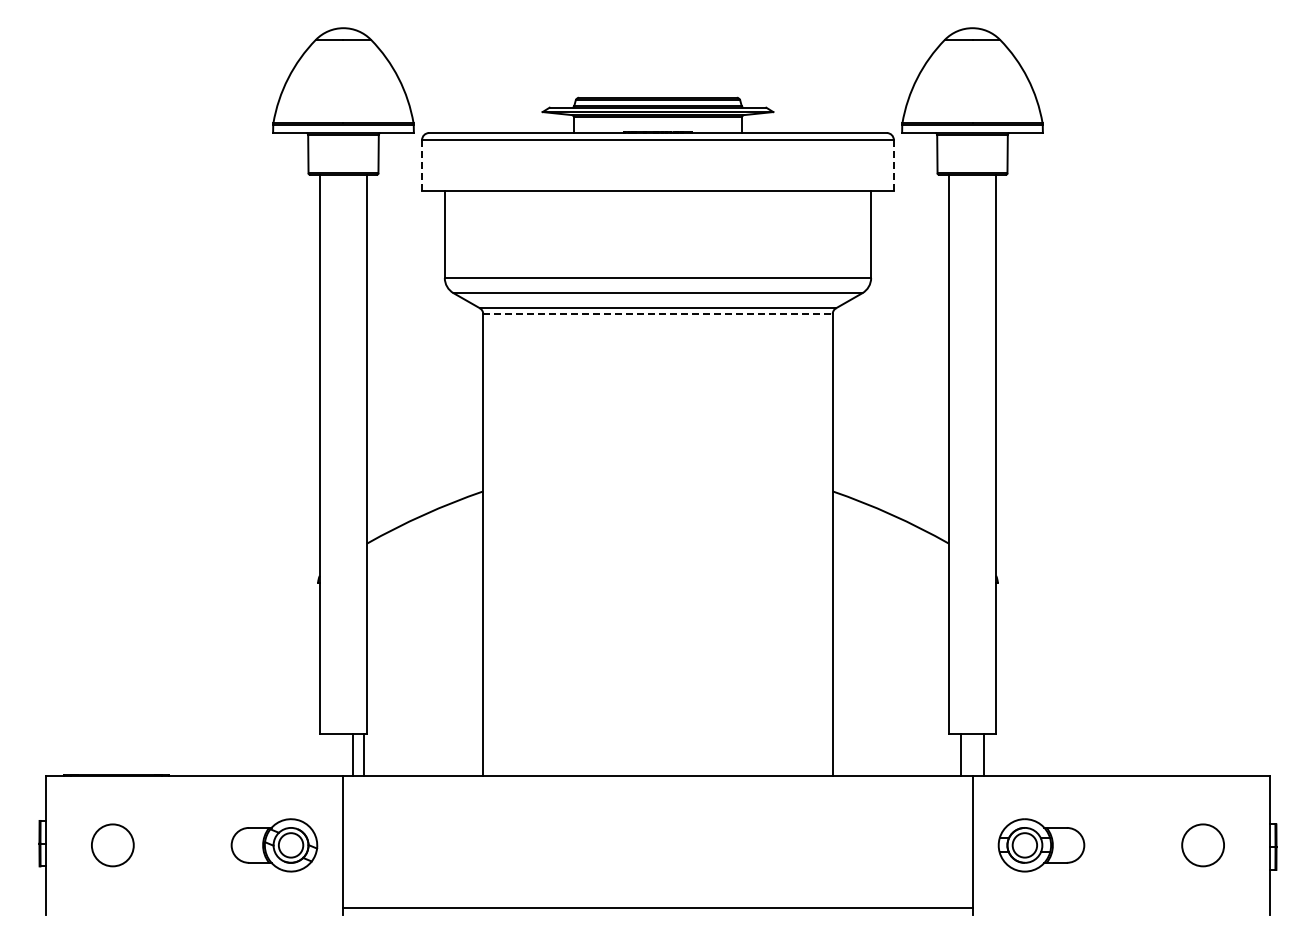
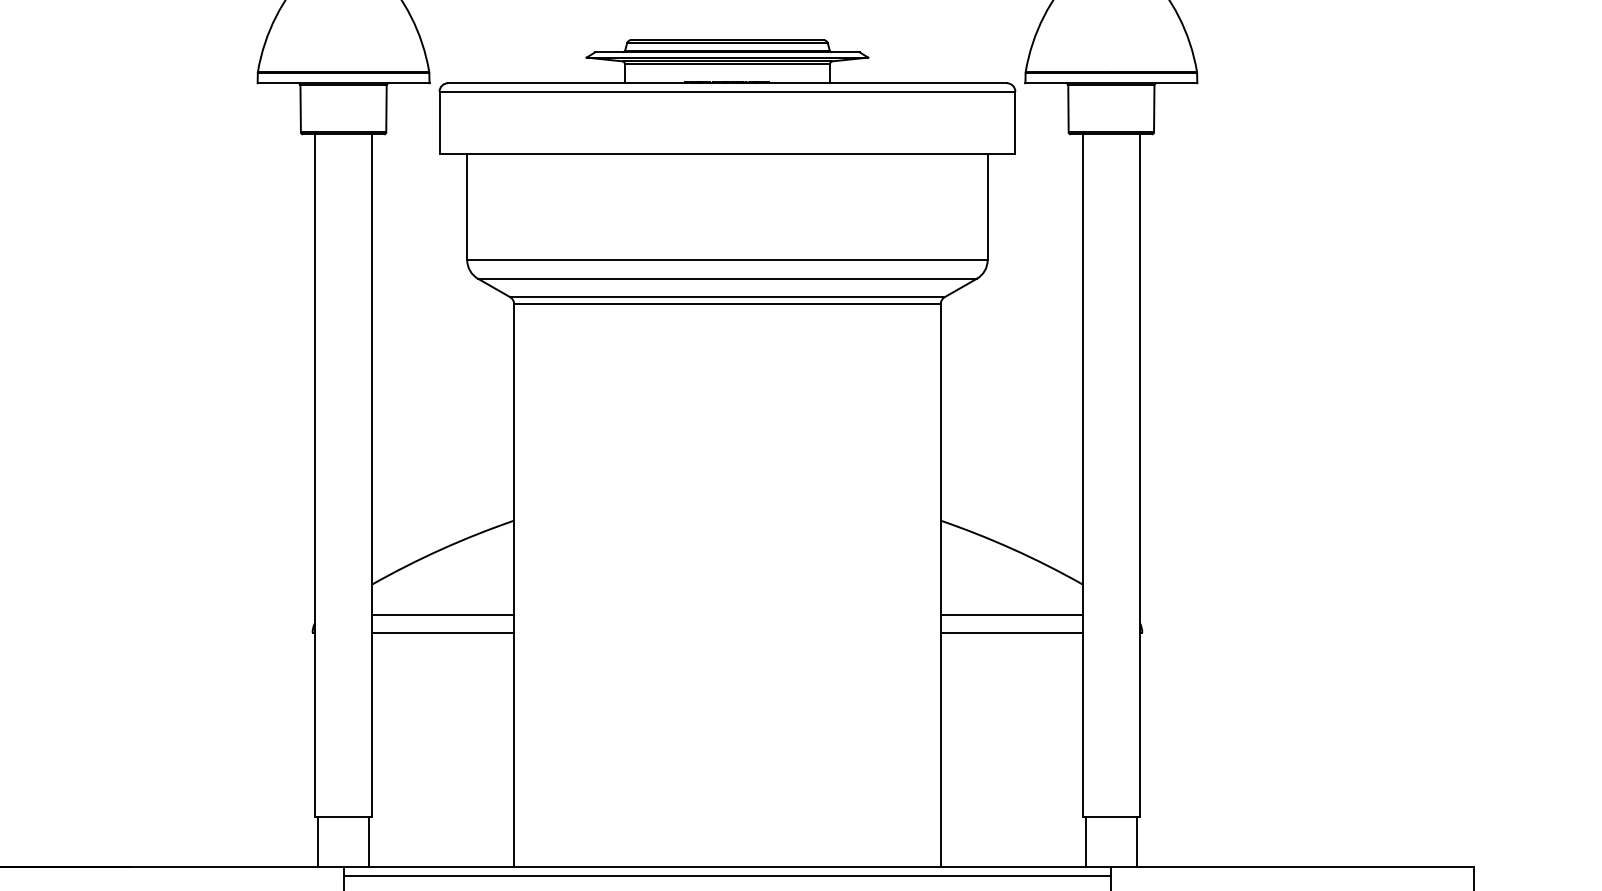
line: (893, 164) -> (1014, 121), dashed -> solid
line: (422, 165) -> (440, 122), dashed -> solid
line: (657, 314) -> (726, 304), dashed -> solid
line: (425, 568) -> (443, 614), added
line: (890, 568) -> (1011, 614), added
line: (425, 583) -> (443, 633), added
line: (890, 583) -> (1011, 633), added
line: (352, 754) -> (317, 841), moved
line: (961, 754) -> (1136, 841), moved
line: (983, 754) -> (1085, 841), moved
line: (657, 782) -> (726, 875), added

